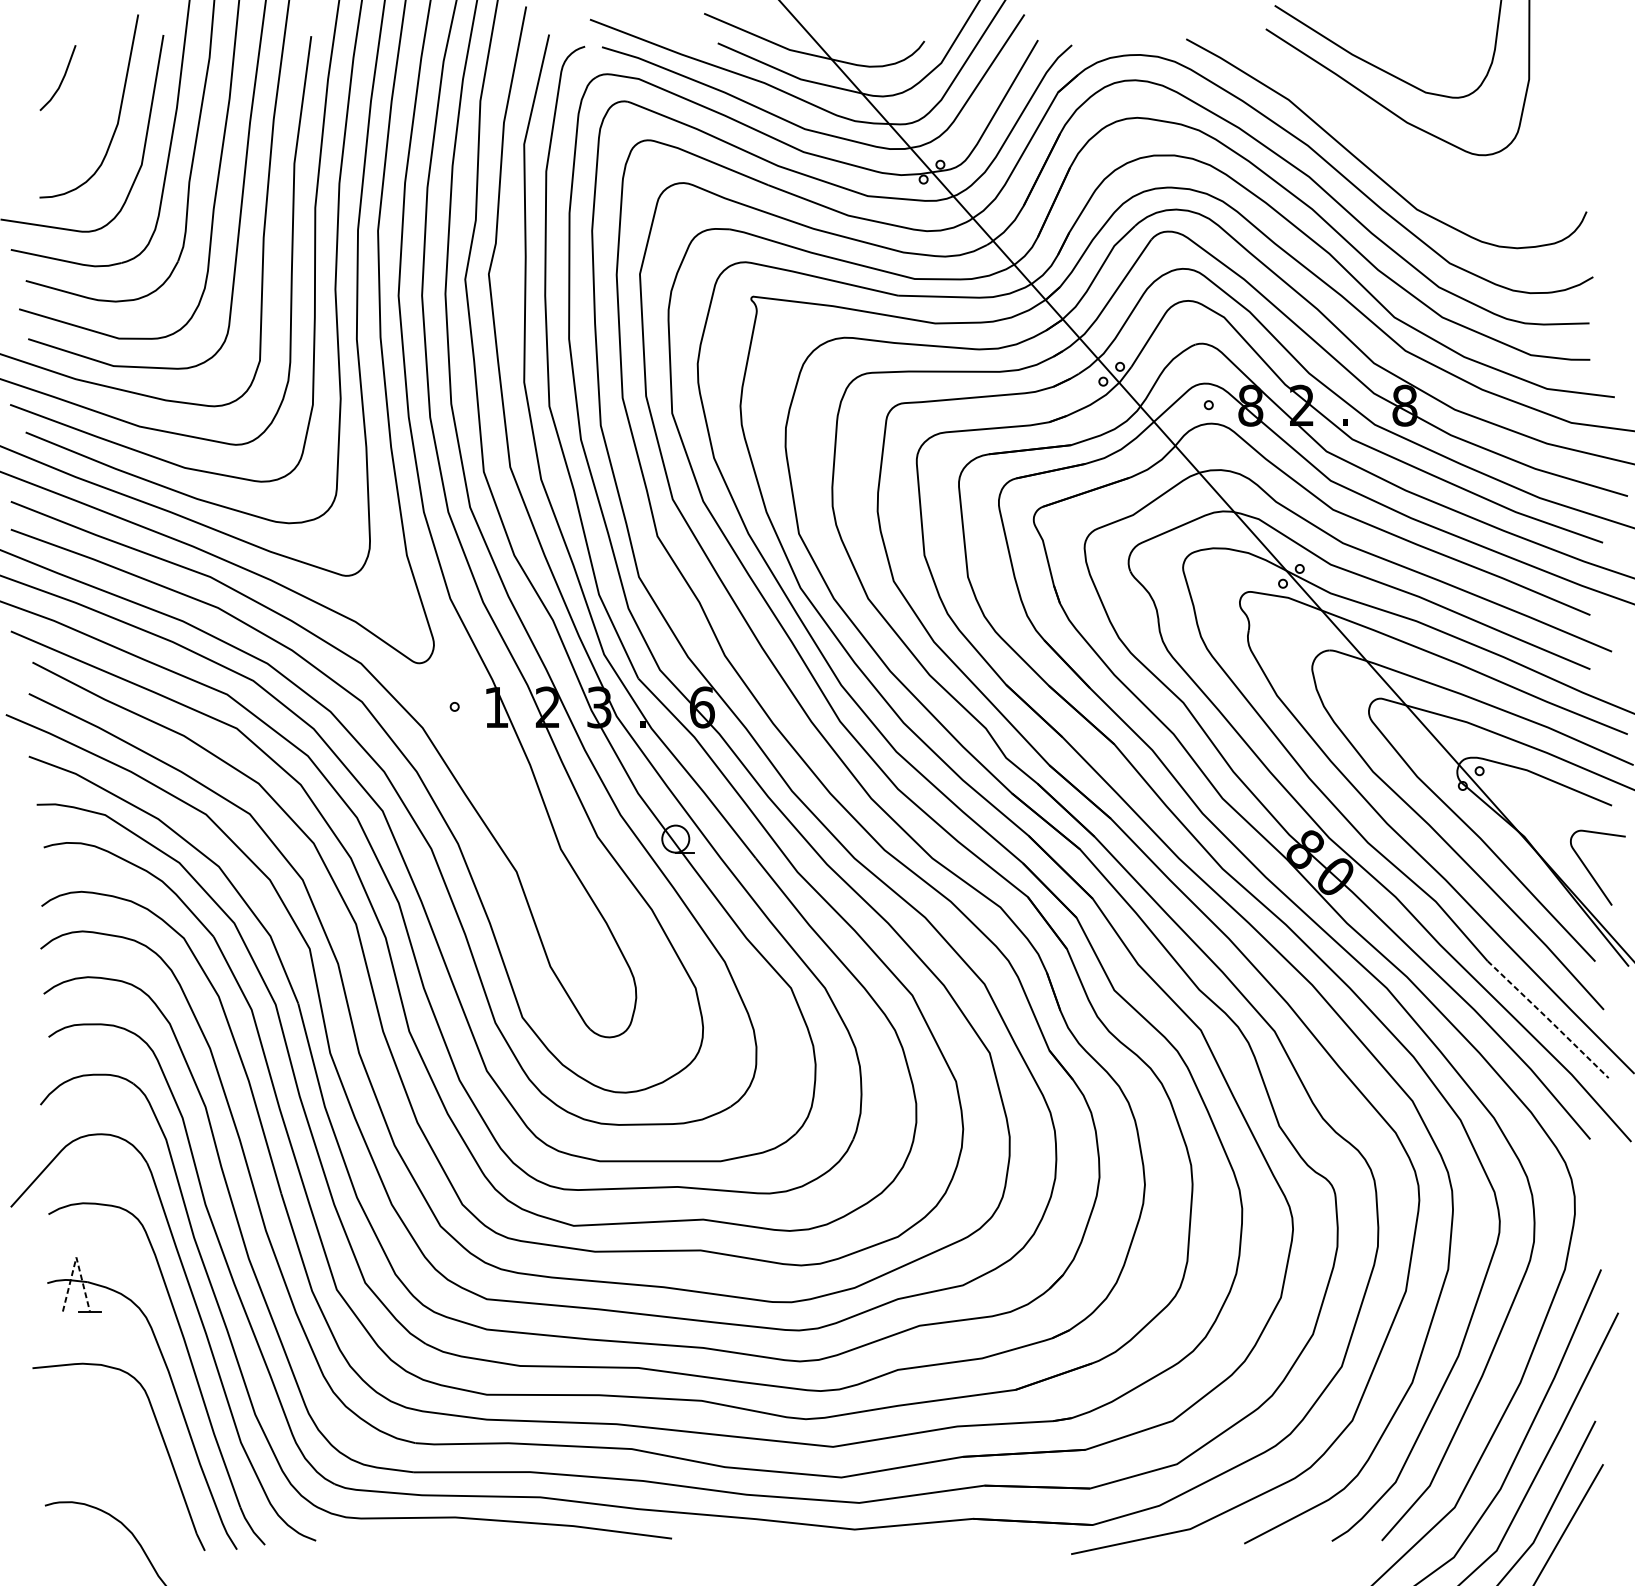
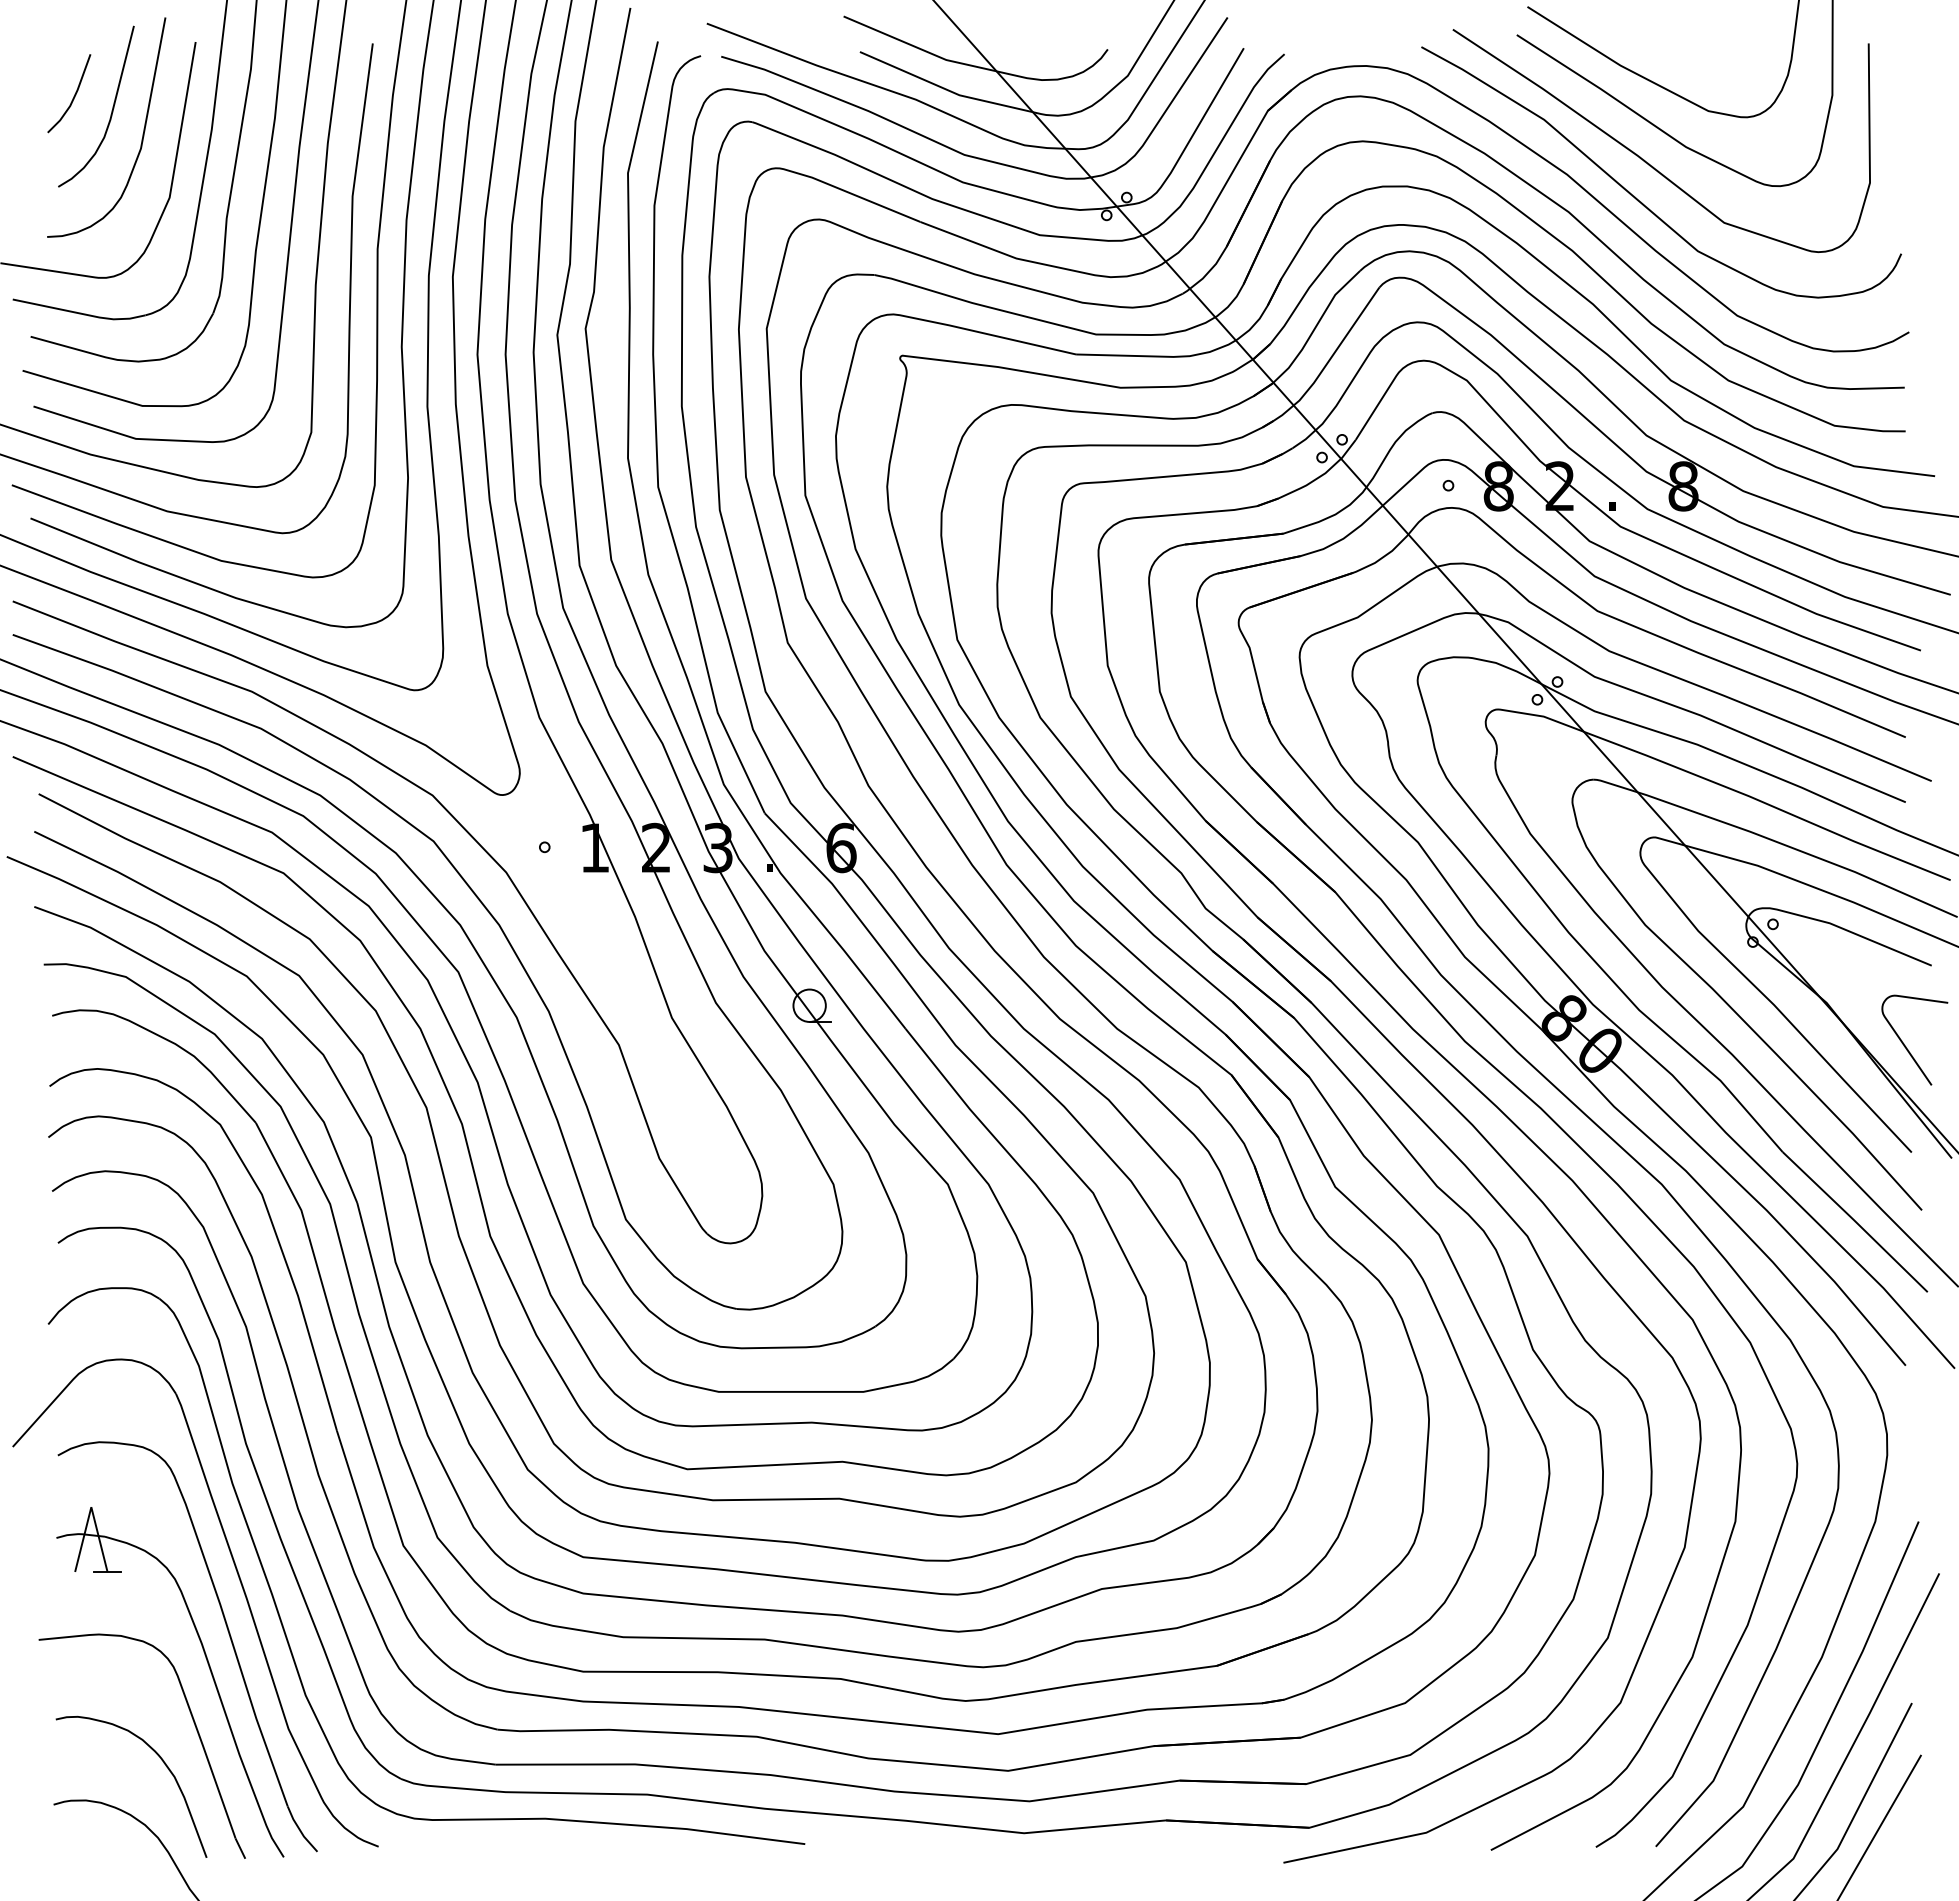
curve: (93, 92) -> (111, 110), added
curve: (1372, 132) -> (1644, 159), added
line: (1548, 1019) -> (1855, 1221), dashed -> solid
line: (76, 1257) -> (91, 1507), dashed -> solid
curve: (136, 1471) -> (163, 1763), added

